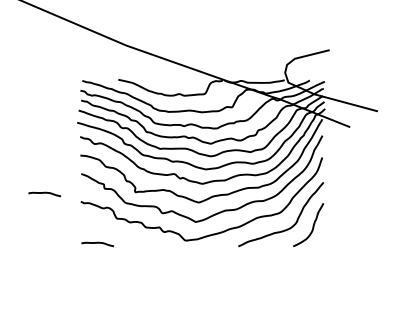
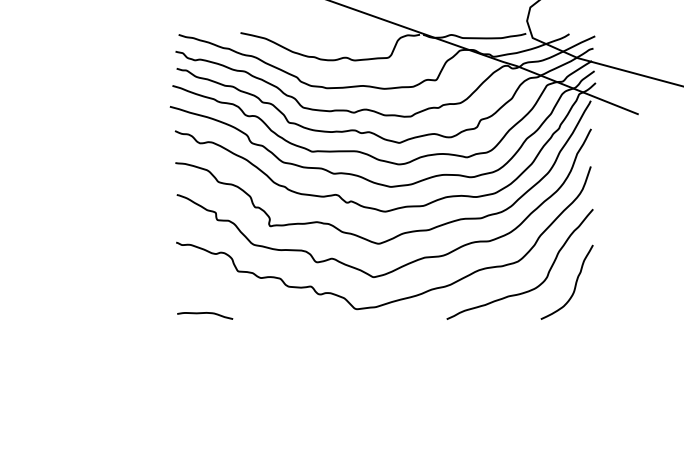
curve: (44, 193) -> (113, 228), removed

